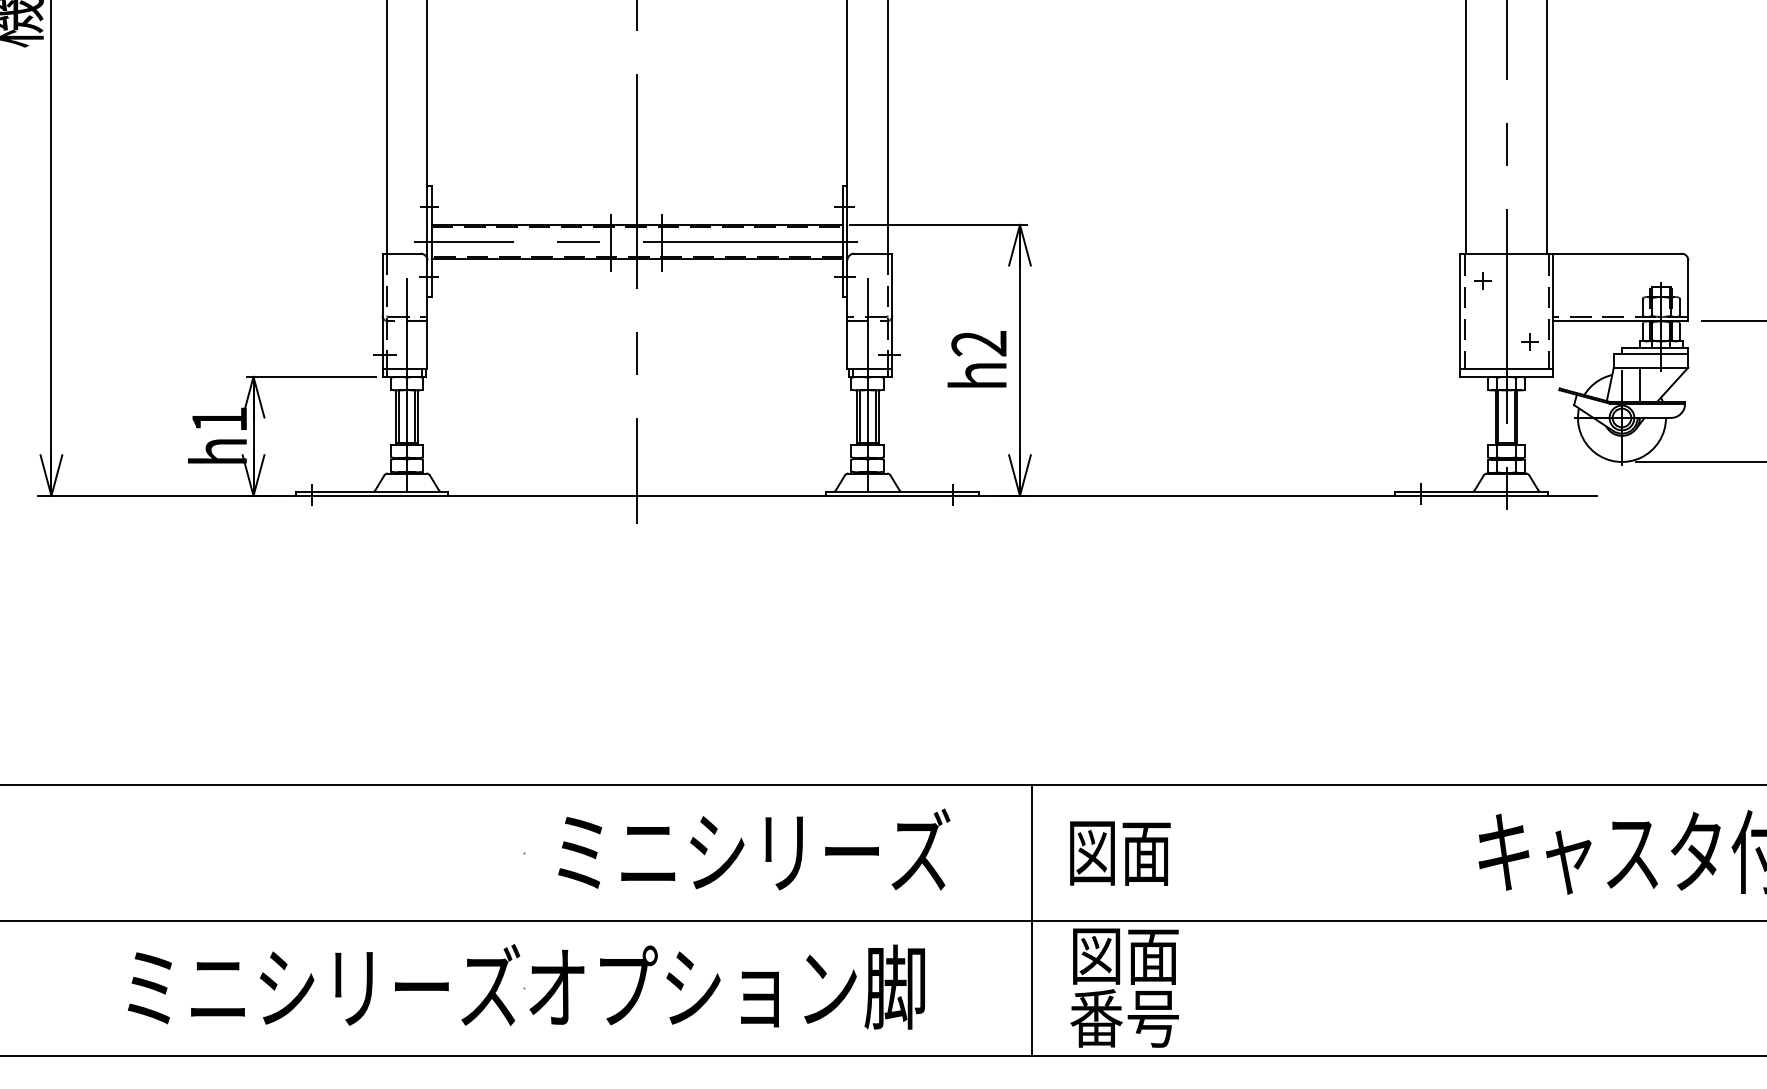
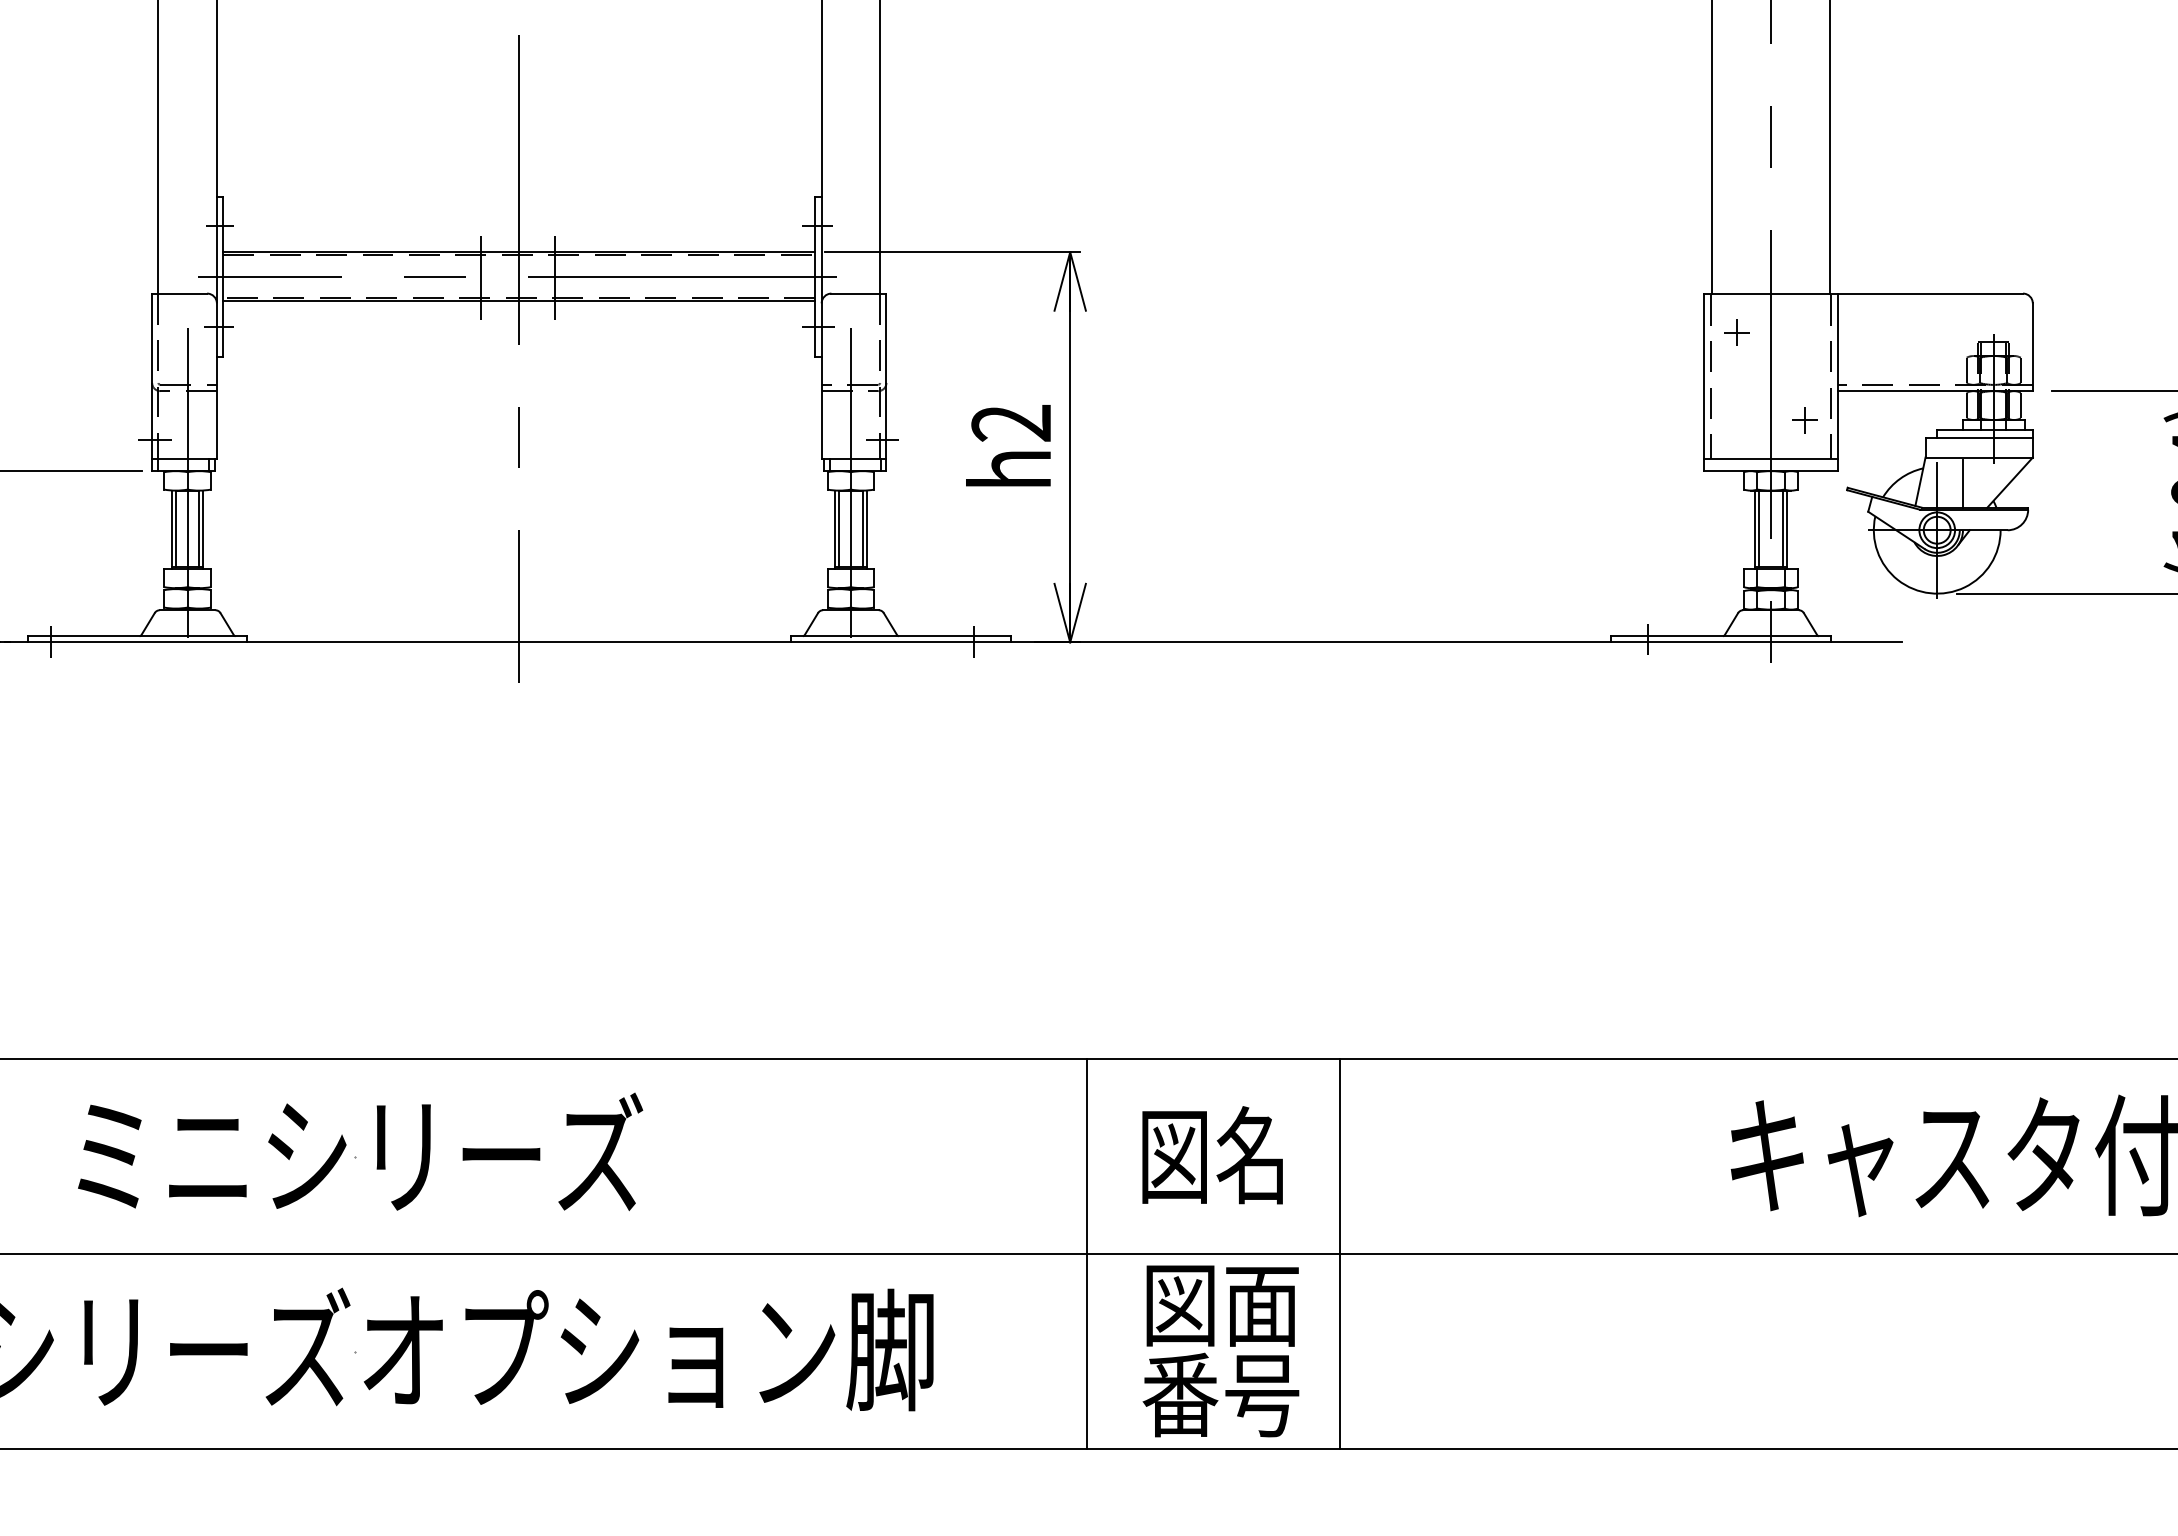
text: (754, 849) -> (360, 1151), moved
text: (1145, 851) -> (1250, 1154), 図面 -> 図名
line: (1207, 920) -> (1340, 1253), added

